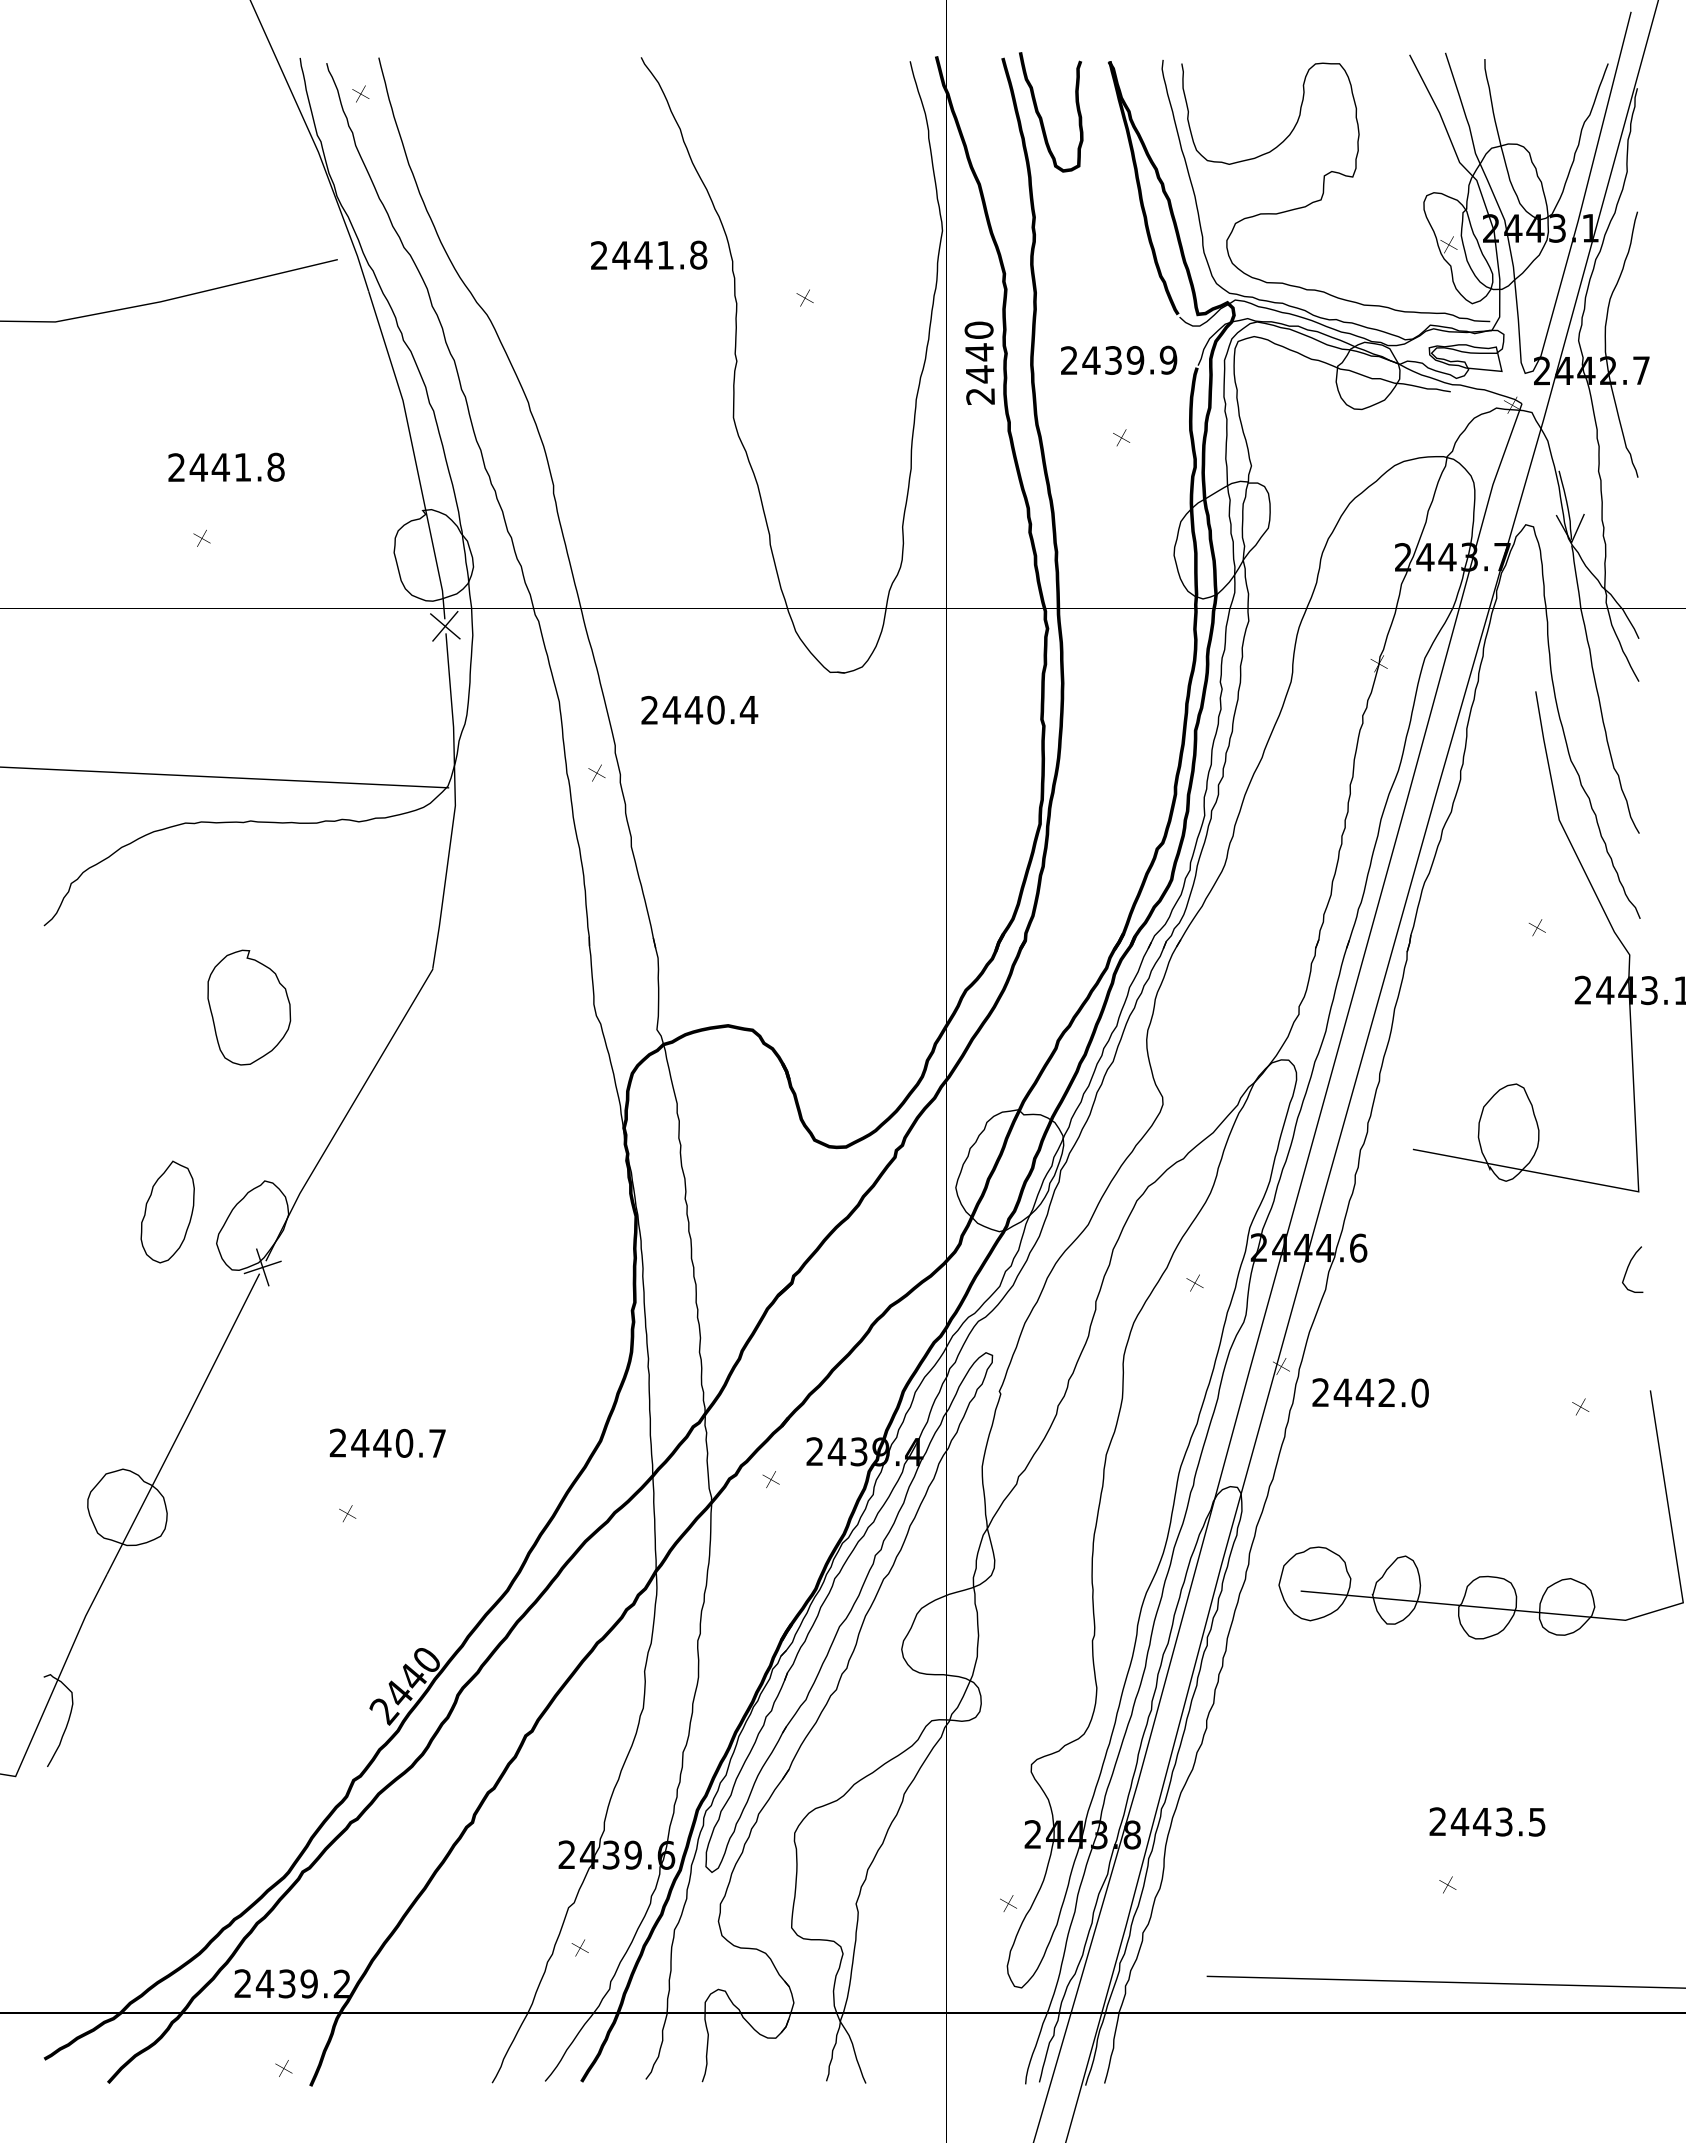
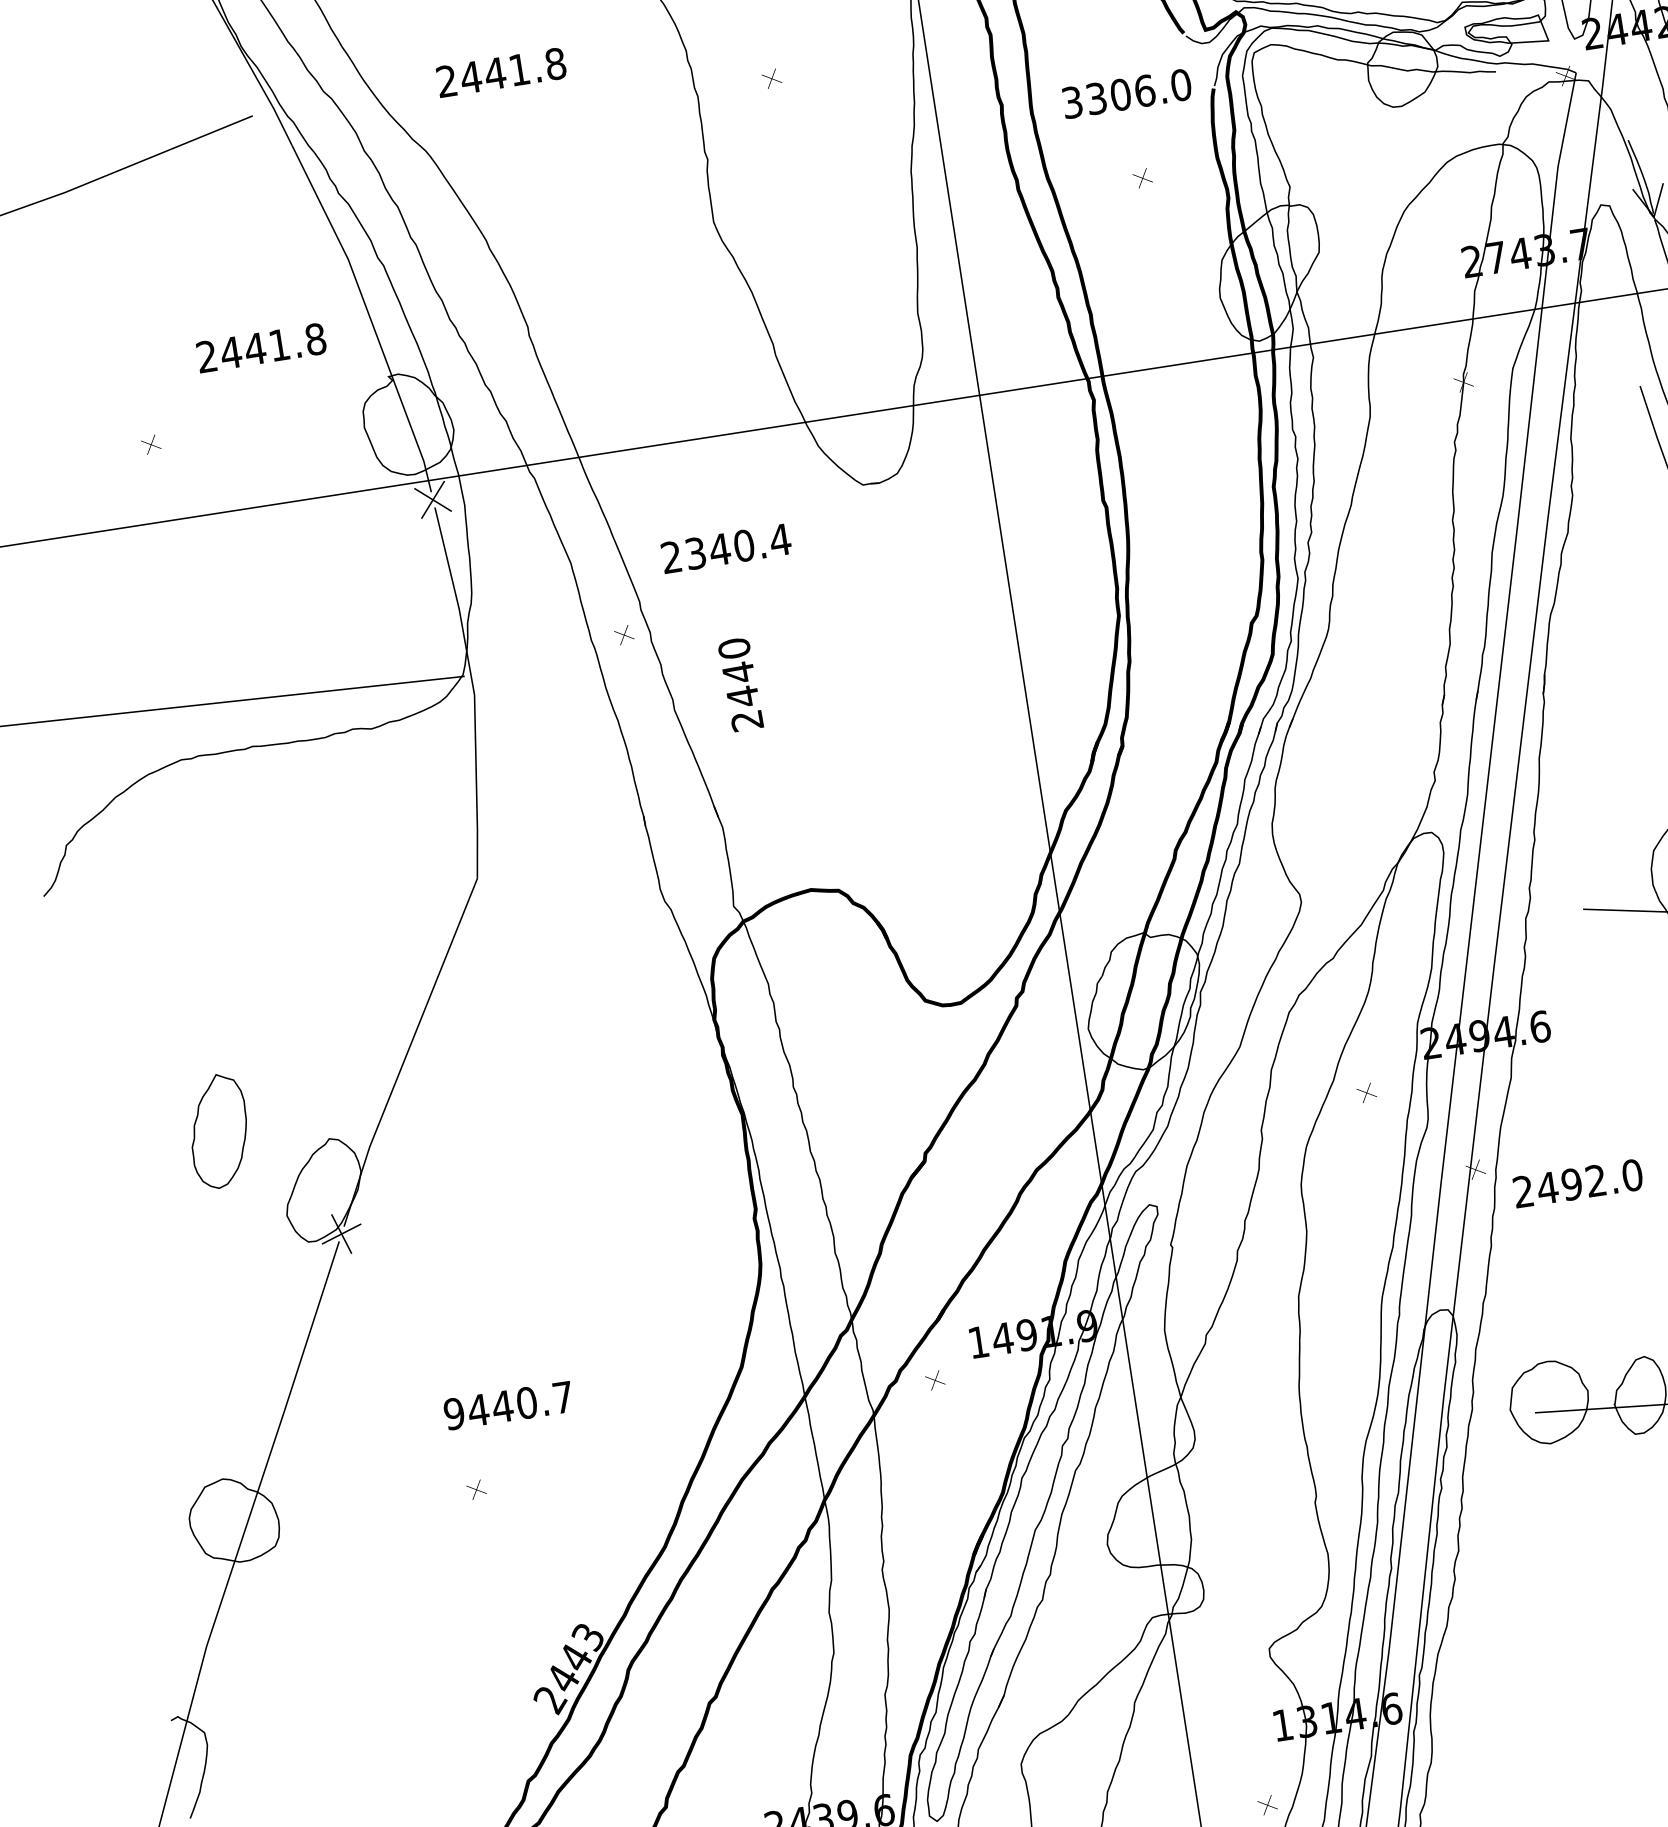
text: (649, 254) -> (501, 71), moved
text: (1119, 360) -> (1127, 93), 2439.9 -> 3306.0
text: (979, 362) -> (740, 683), moved
text: (226, 466) -> (261, 346), moved
text: (1425, 557) -> (1496, 257), 2443.7 -> 2743.7
text: (671, 709) -> (695, 552), 2440.4 -> 2340.4
part: (249, 1007) -> (282, 951), removed
part: (167, 1211) -> (218, 1130), moved
text: (1303, 1247) -> (1479, 1035), 2444.6 -> 2494.6
text: (1364, 1392) -> (1571, 1184), 2442.0 -> 2492.0
text: (337, 1442) -> (453, 1413), 2440.7 -> 9440.7
text: (864, 1451) -> (1032, 1333), 2439.4 -> 1491.9
text: (425, 1660) -> (586, 1637), 2440 -> 2443
text: (1082, 1834) -> (1337, 1716), 2443.8 -> 1314.6

